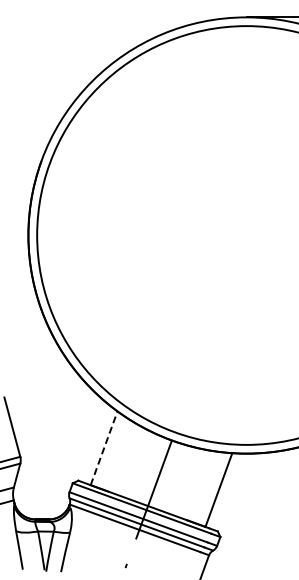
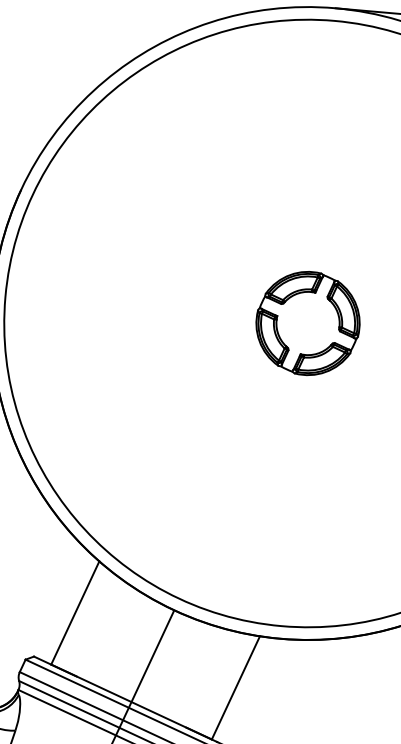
part: (246, 235) -> (307, 323), added
line: (104, 447) -> (75, 611), dashed -> solid

